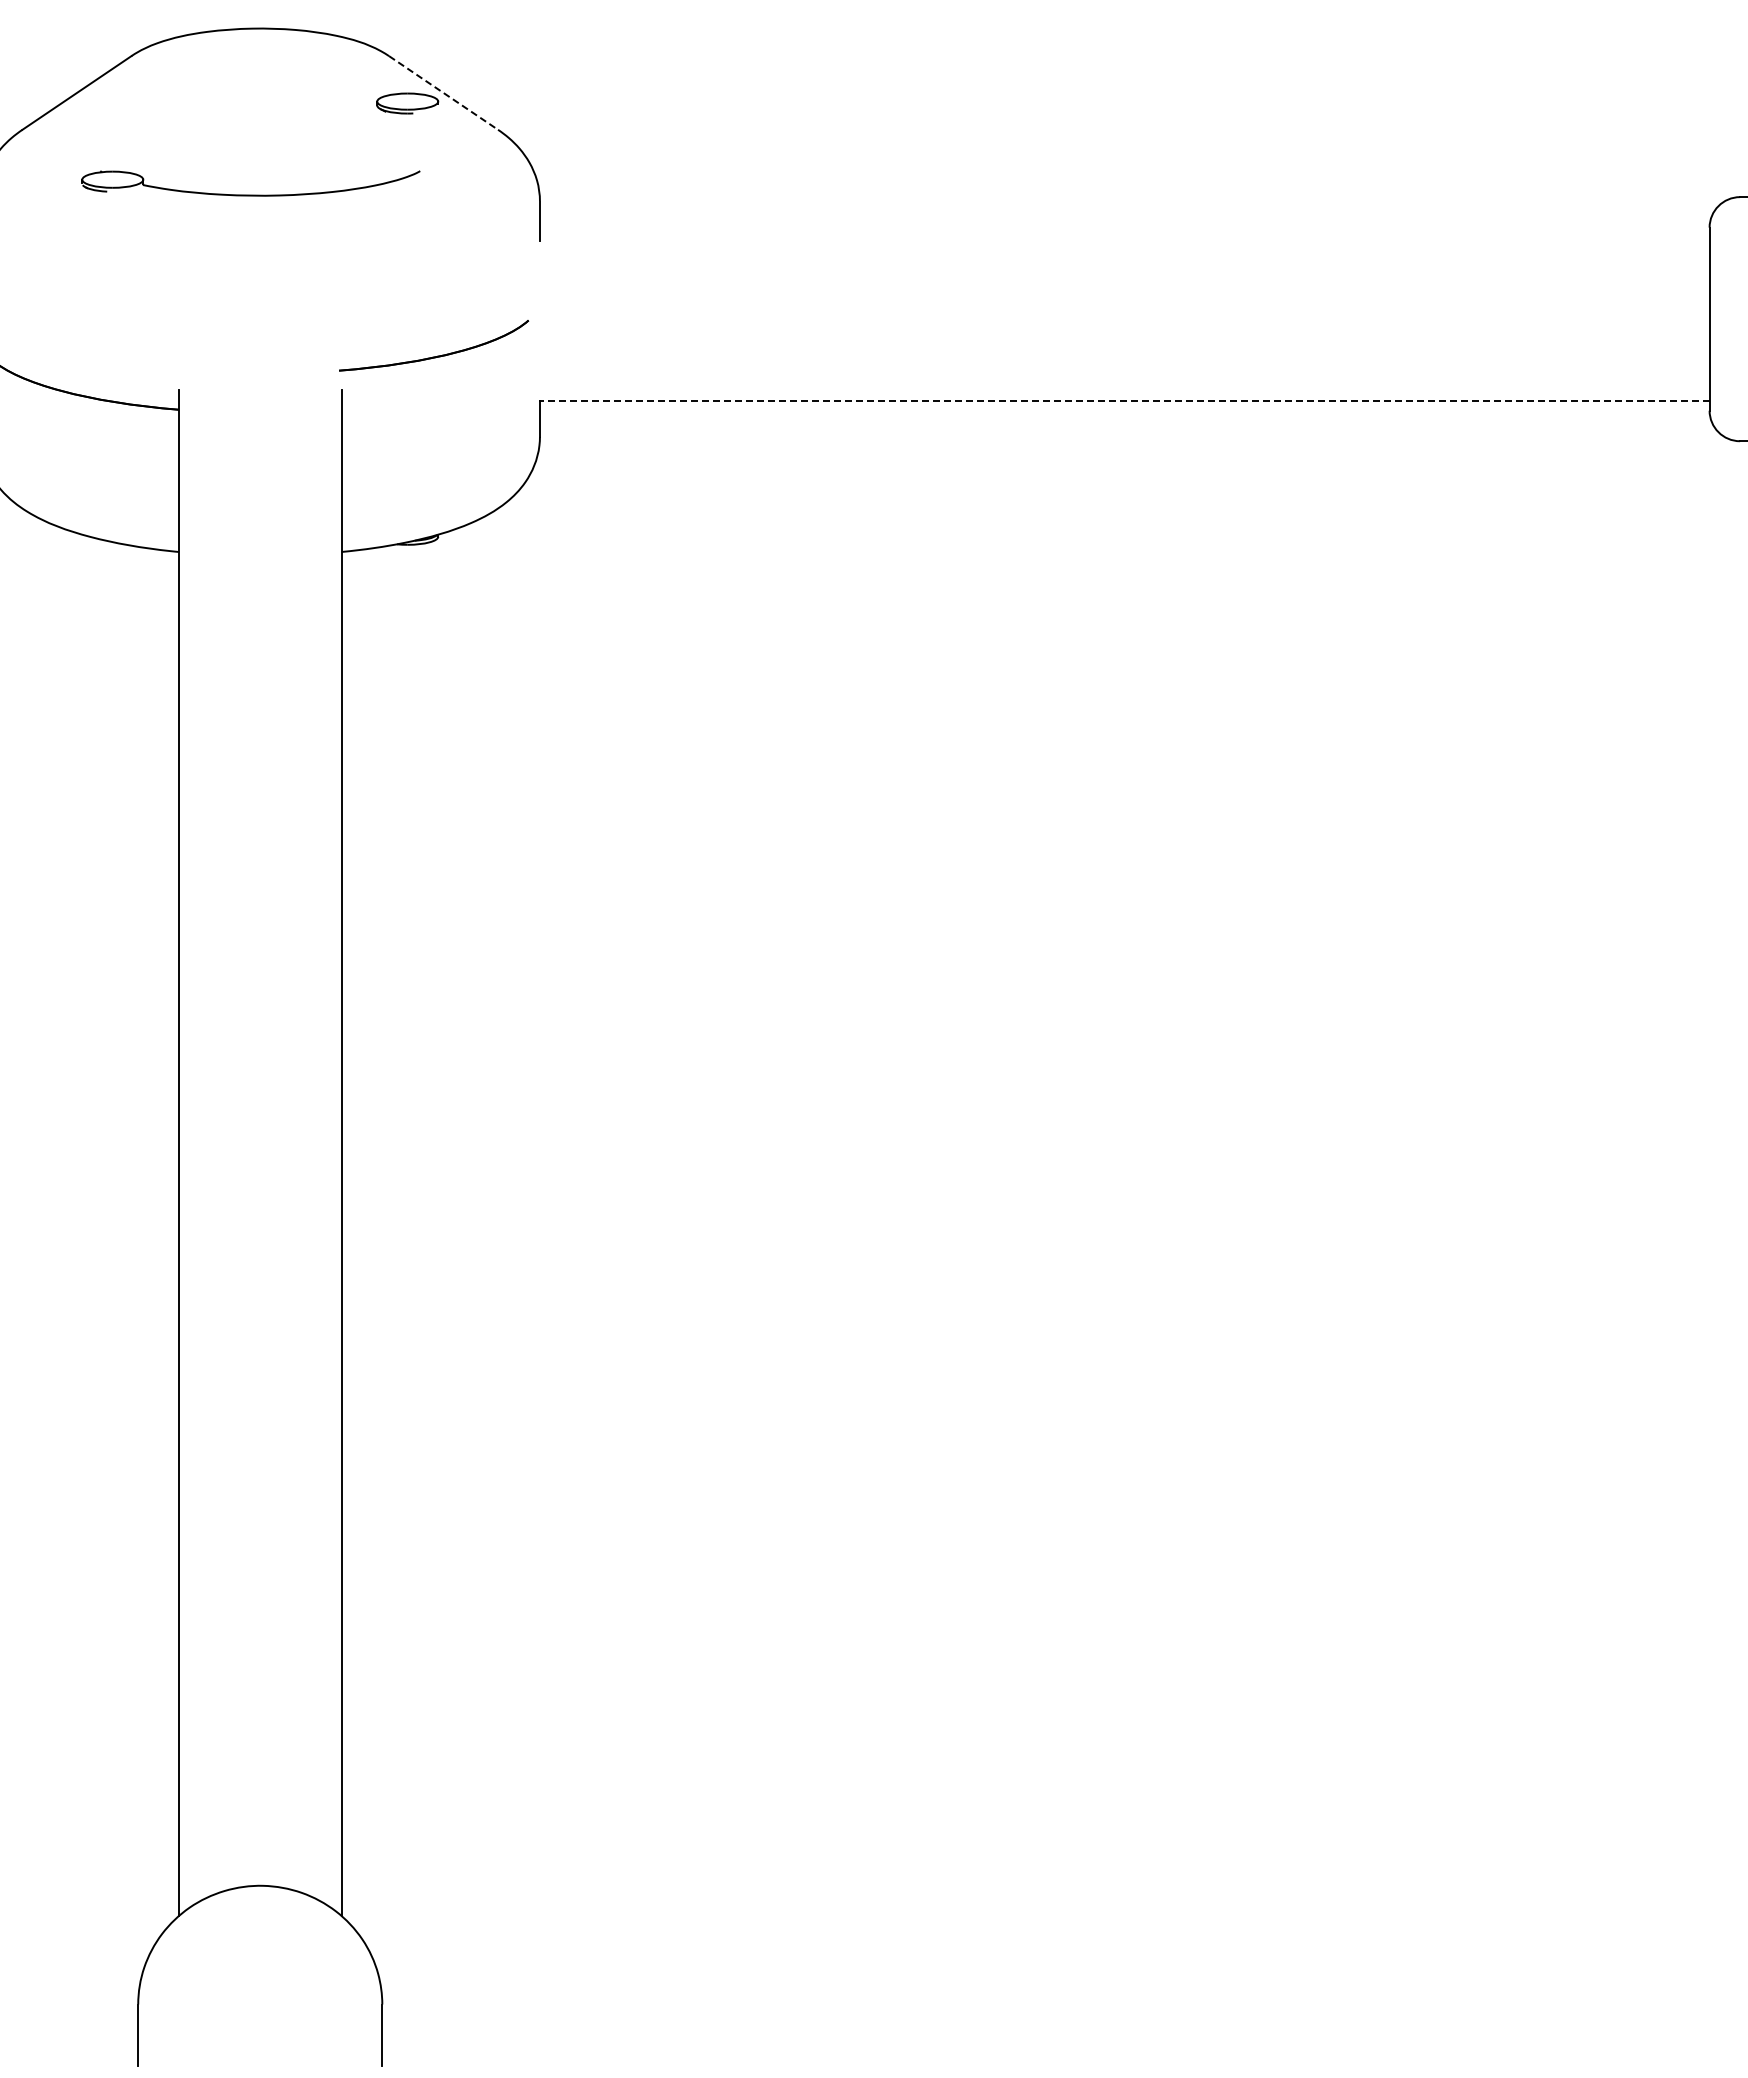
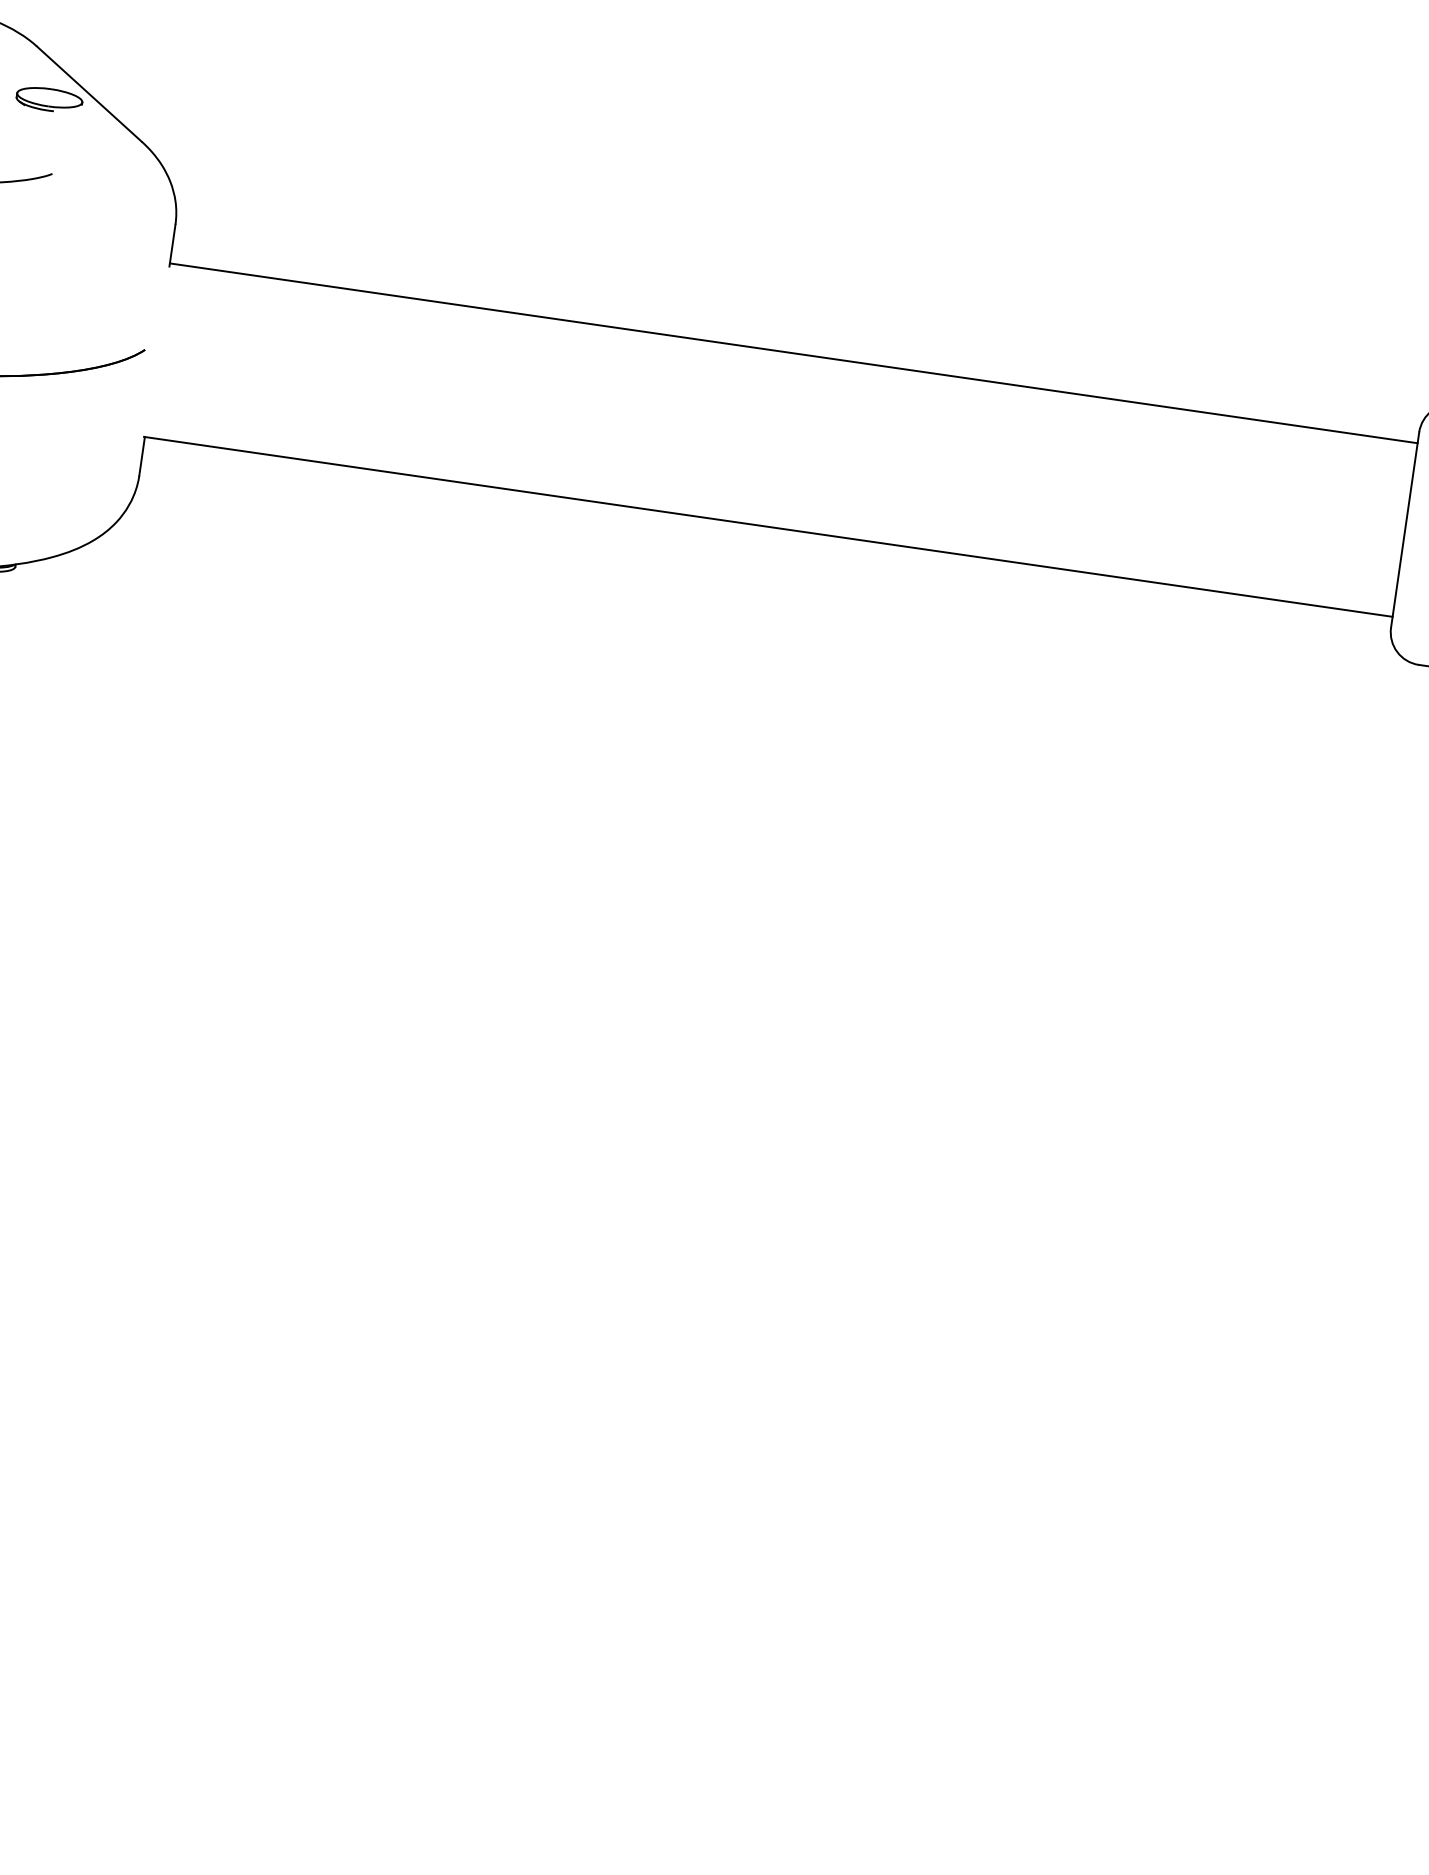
line: (443, 92) -> (89, 93), dashed -> solid
line: (1124, 237) -> (793, 352), added
line: (1123, 400) -> (767, 526), dashed -> solid

